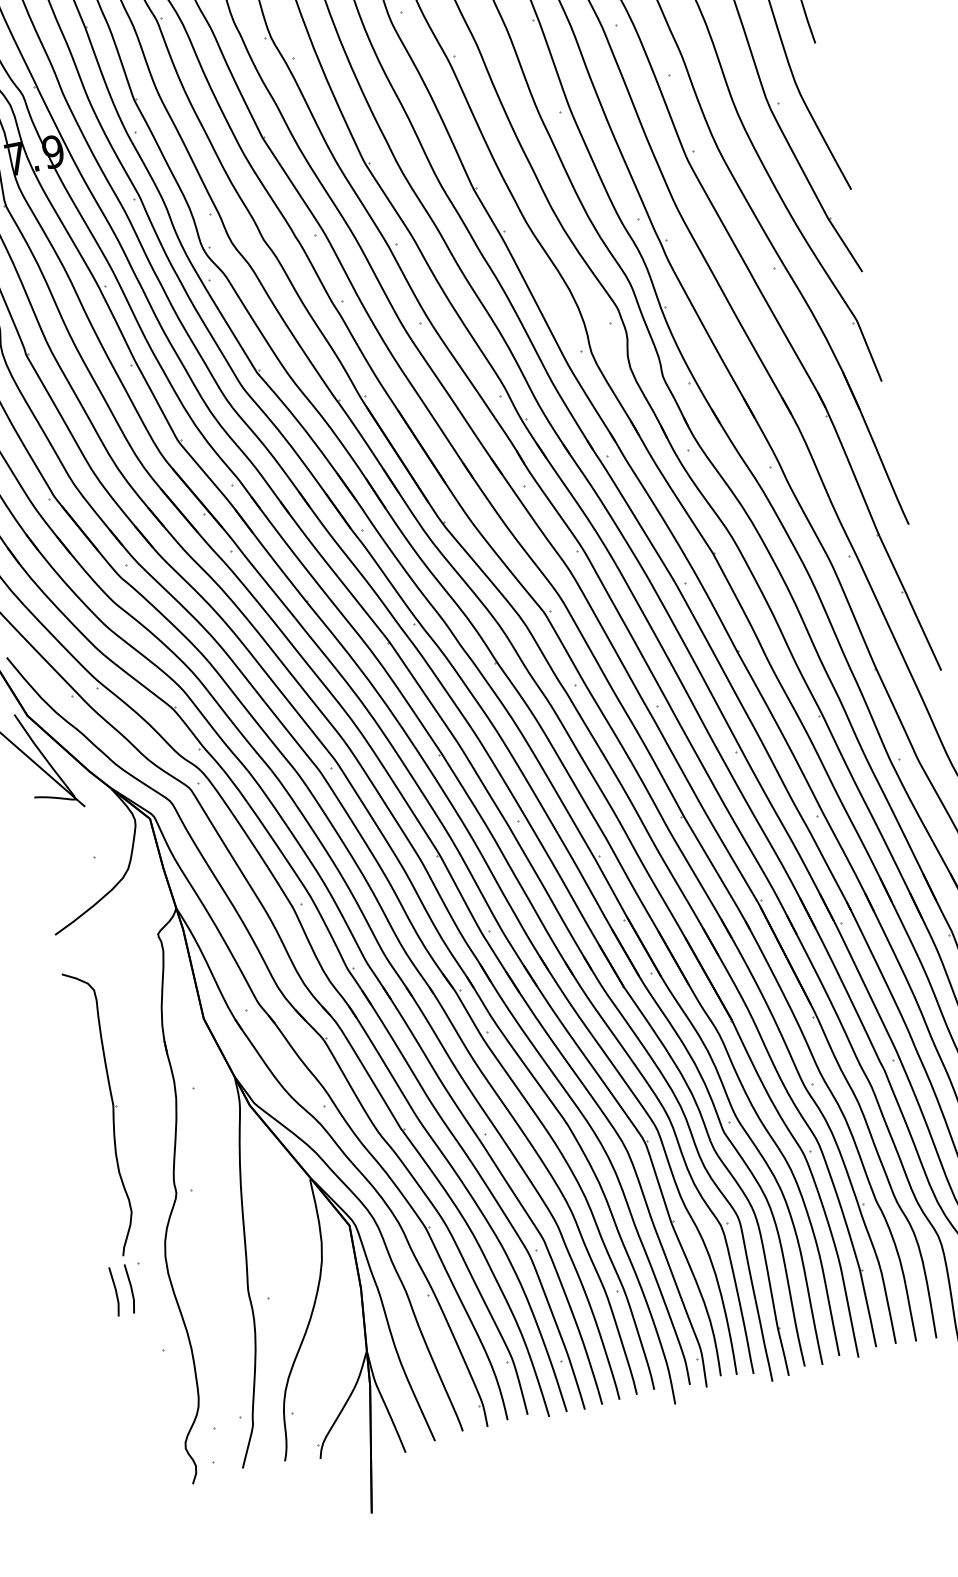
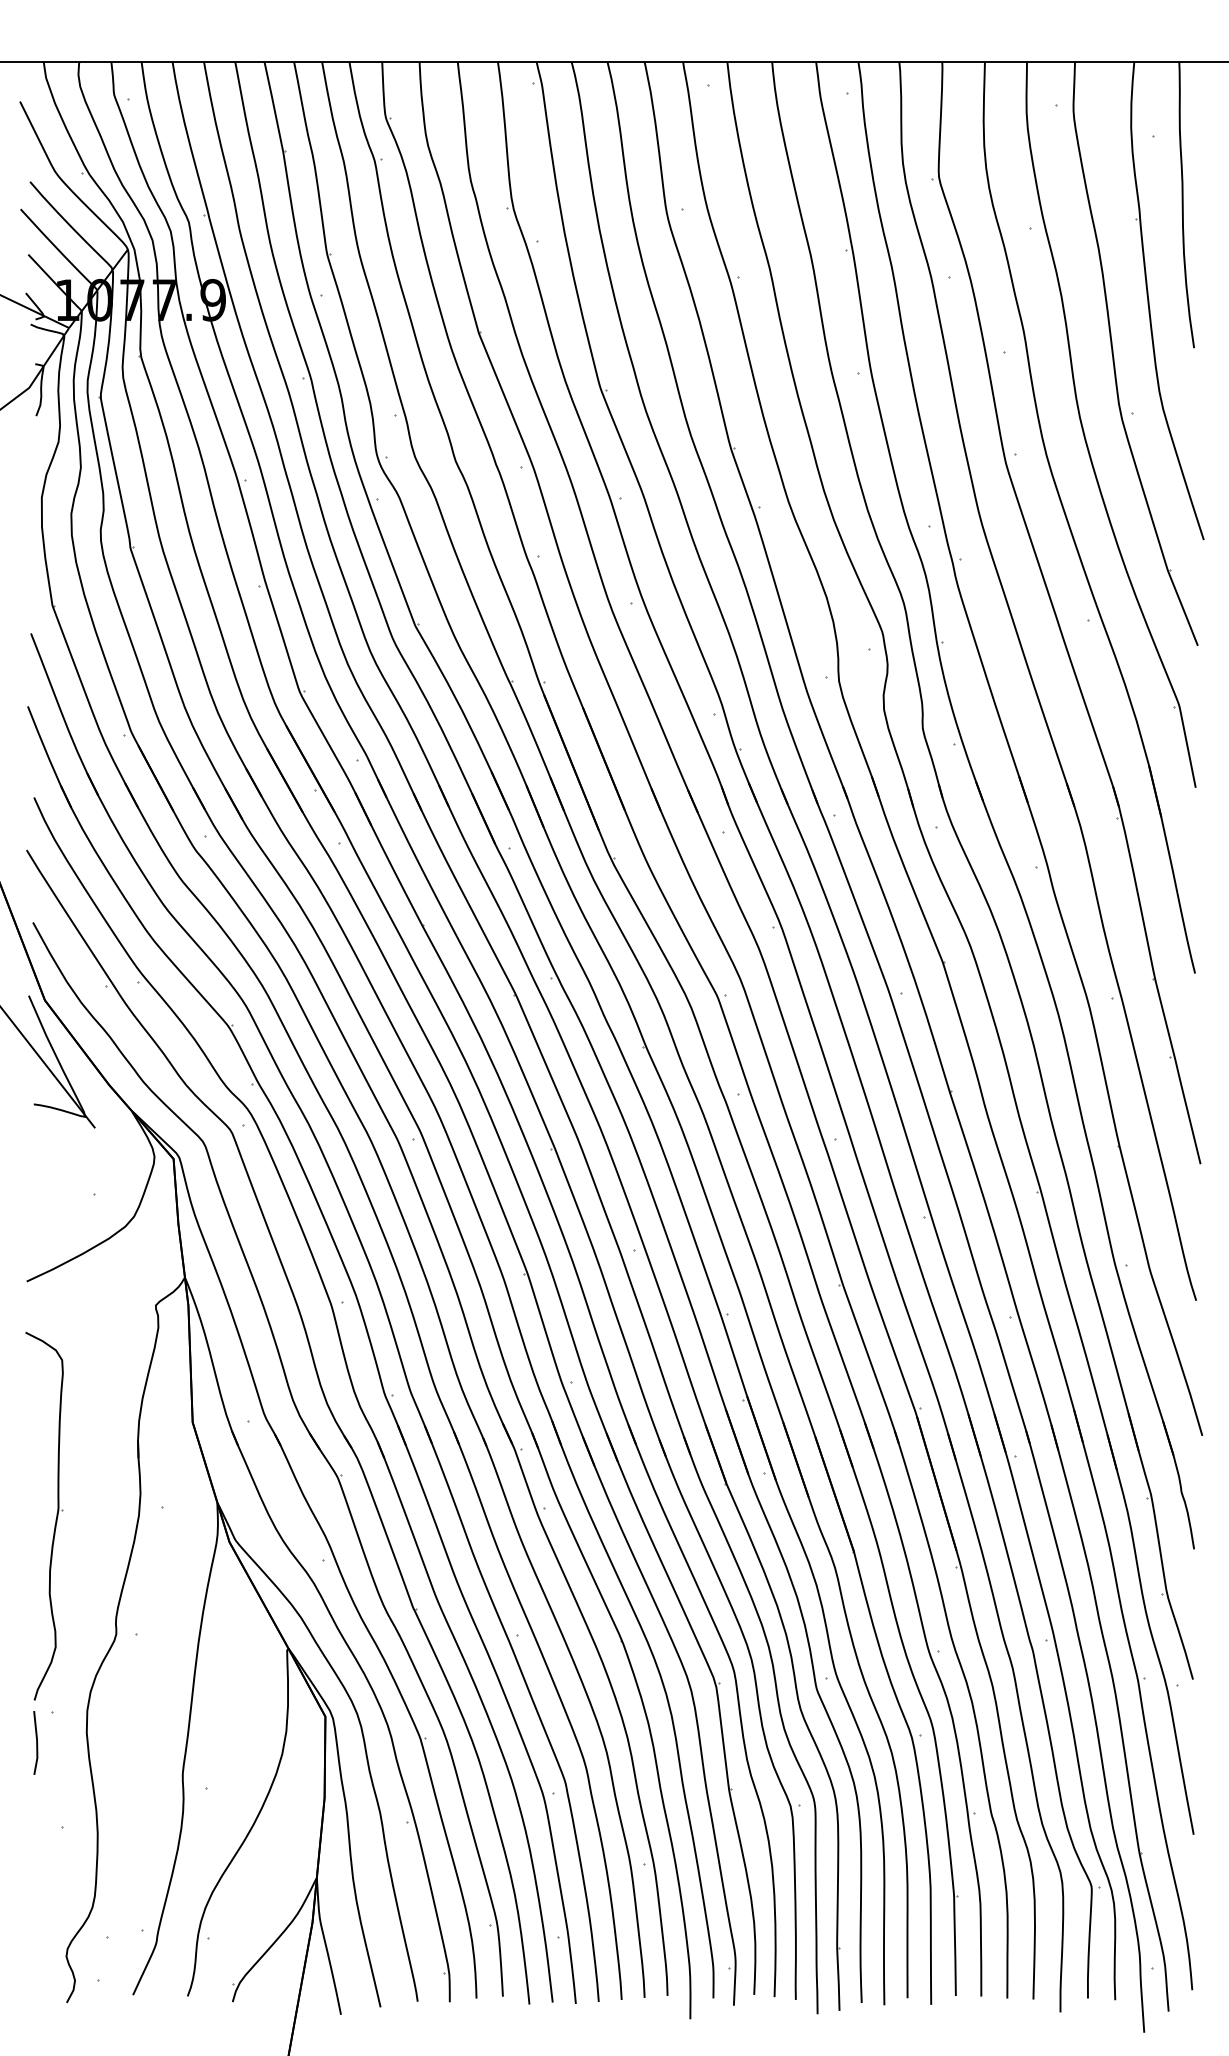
line: (115, 1291) -> (16, 1742), removed

